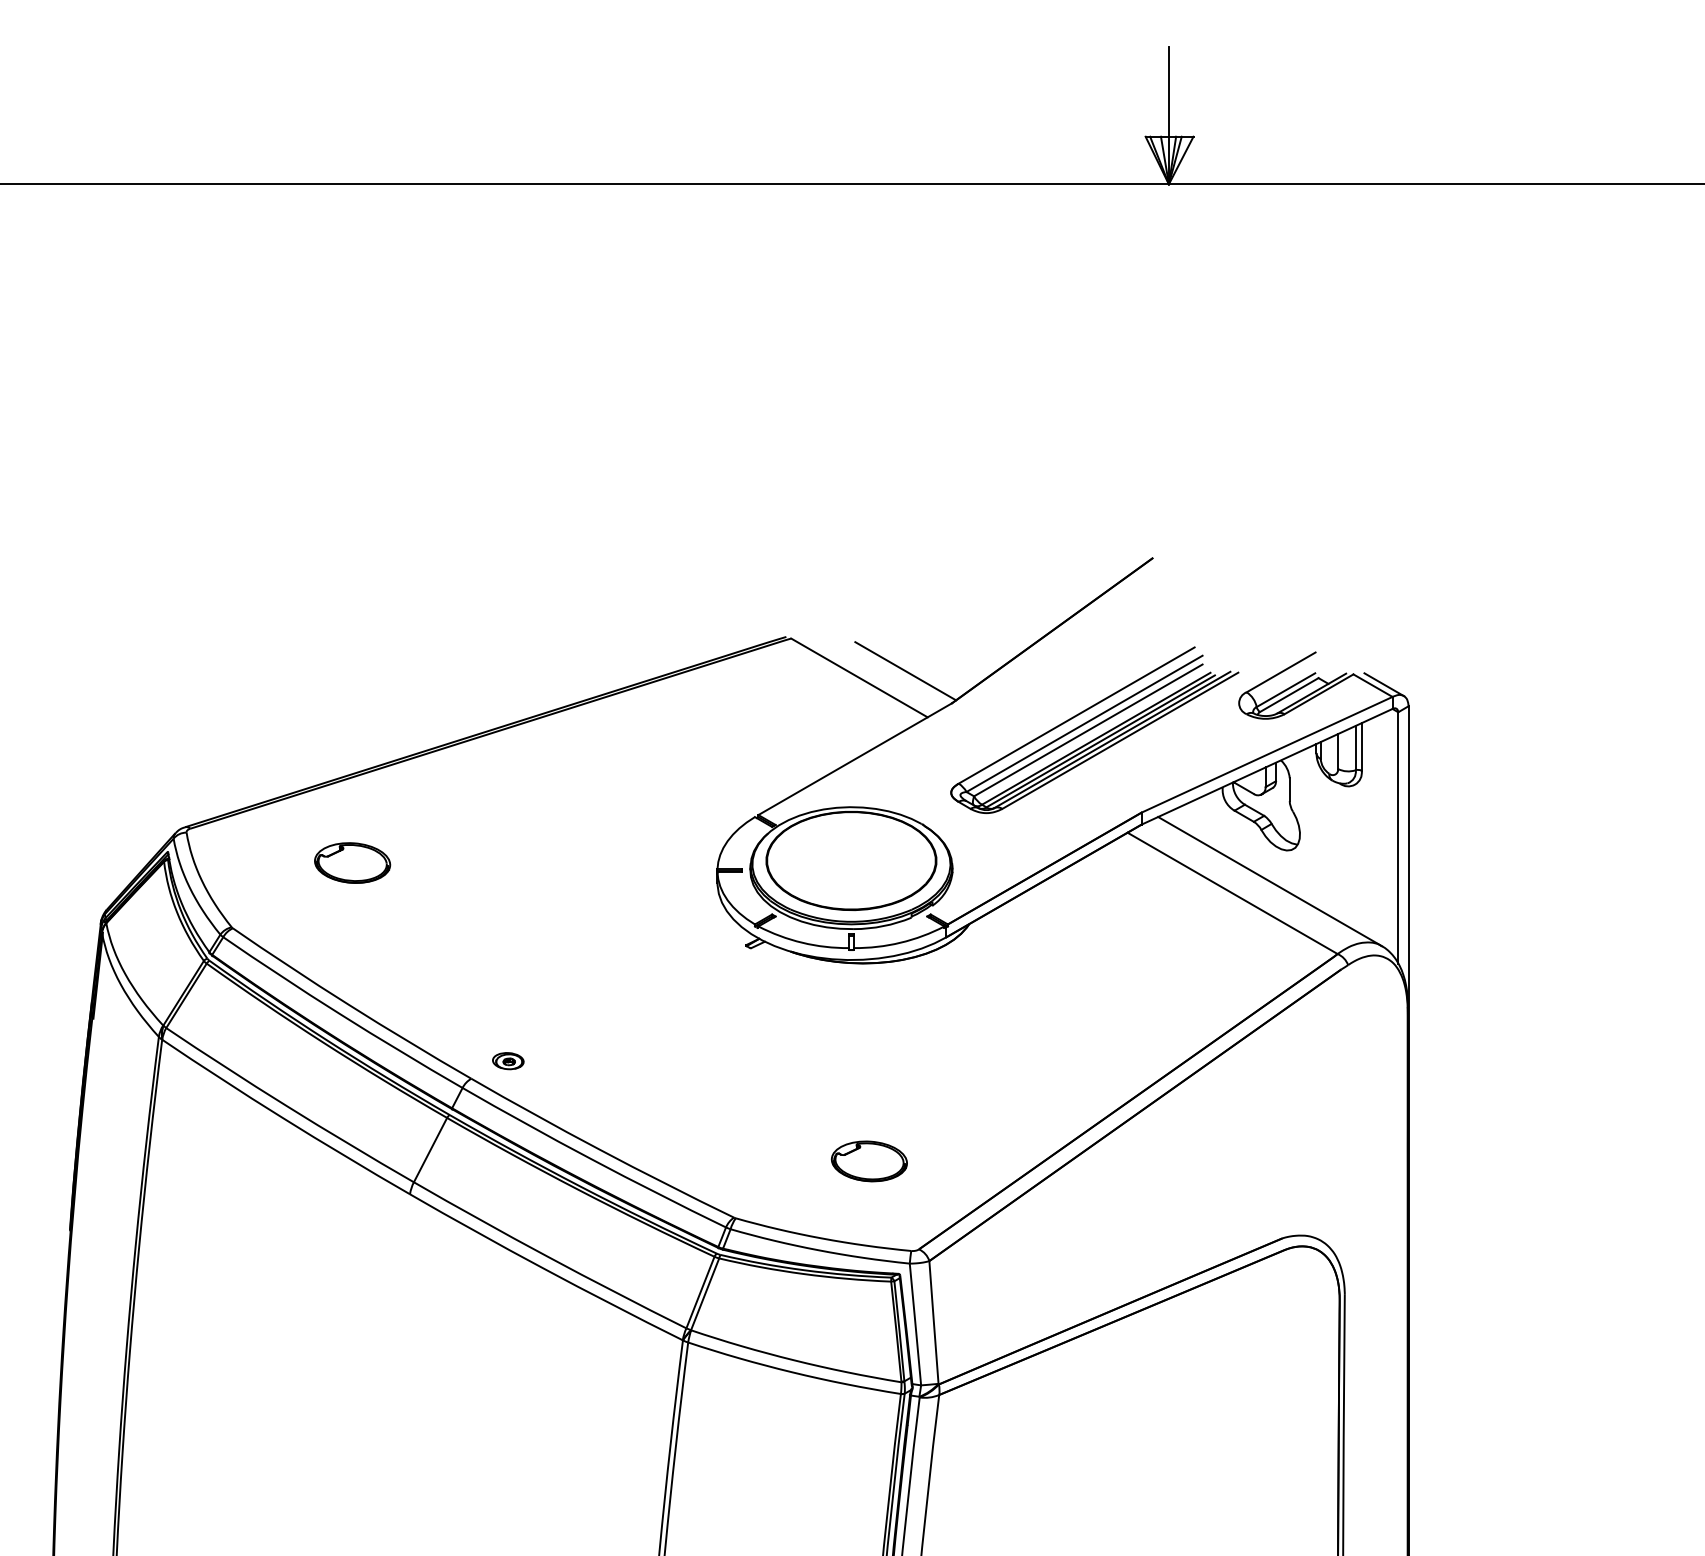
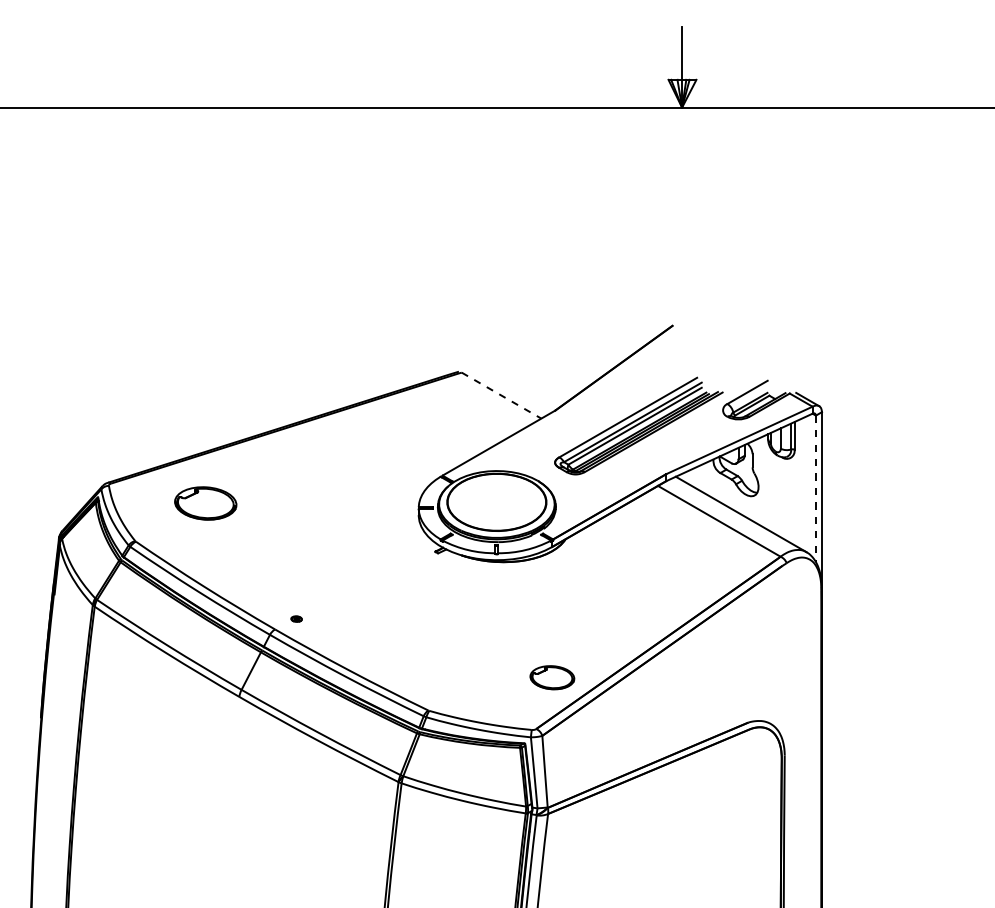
line: (905, 670) -> (528, 391), removed
line: (859, 677) -> (501, 395), solid -> dashed
line: (1397, 838) -> (815, 489), solid -> dashed
part: (352, 862) -> (205, 503), size x1.4
part: (508, 1059) -> (296, 618), size x0.6
part: (869, 1161) -> (552, 677), moved

